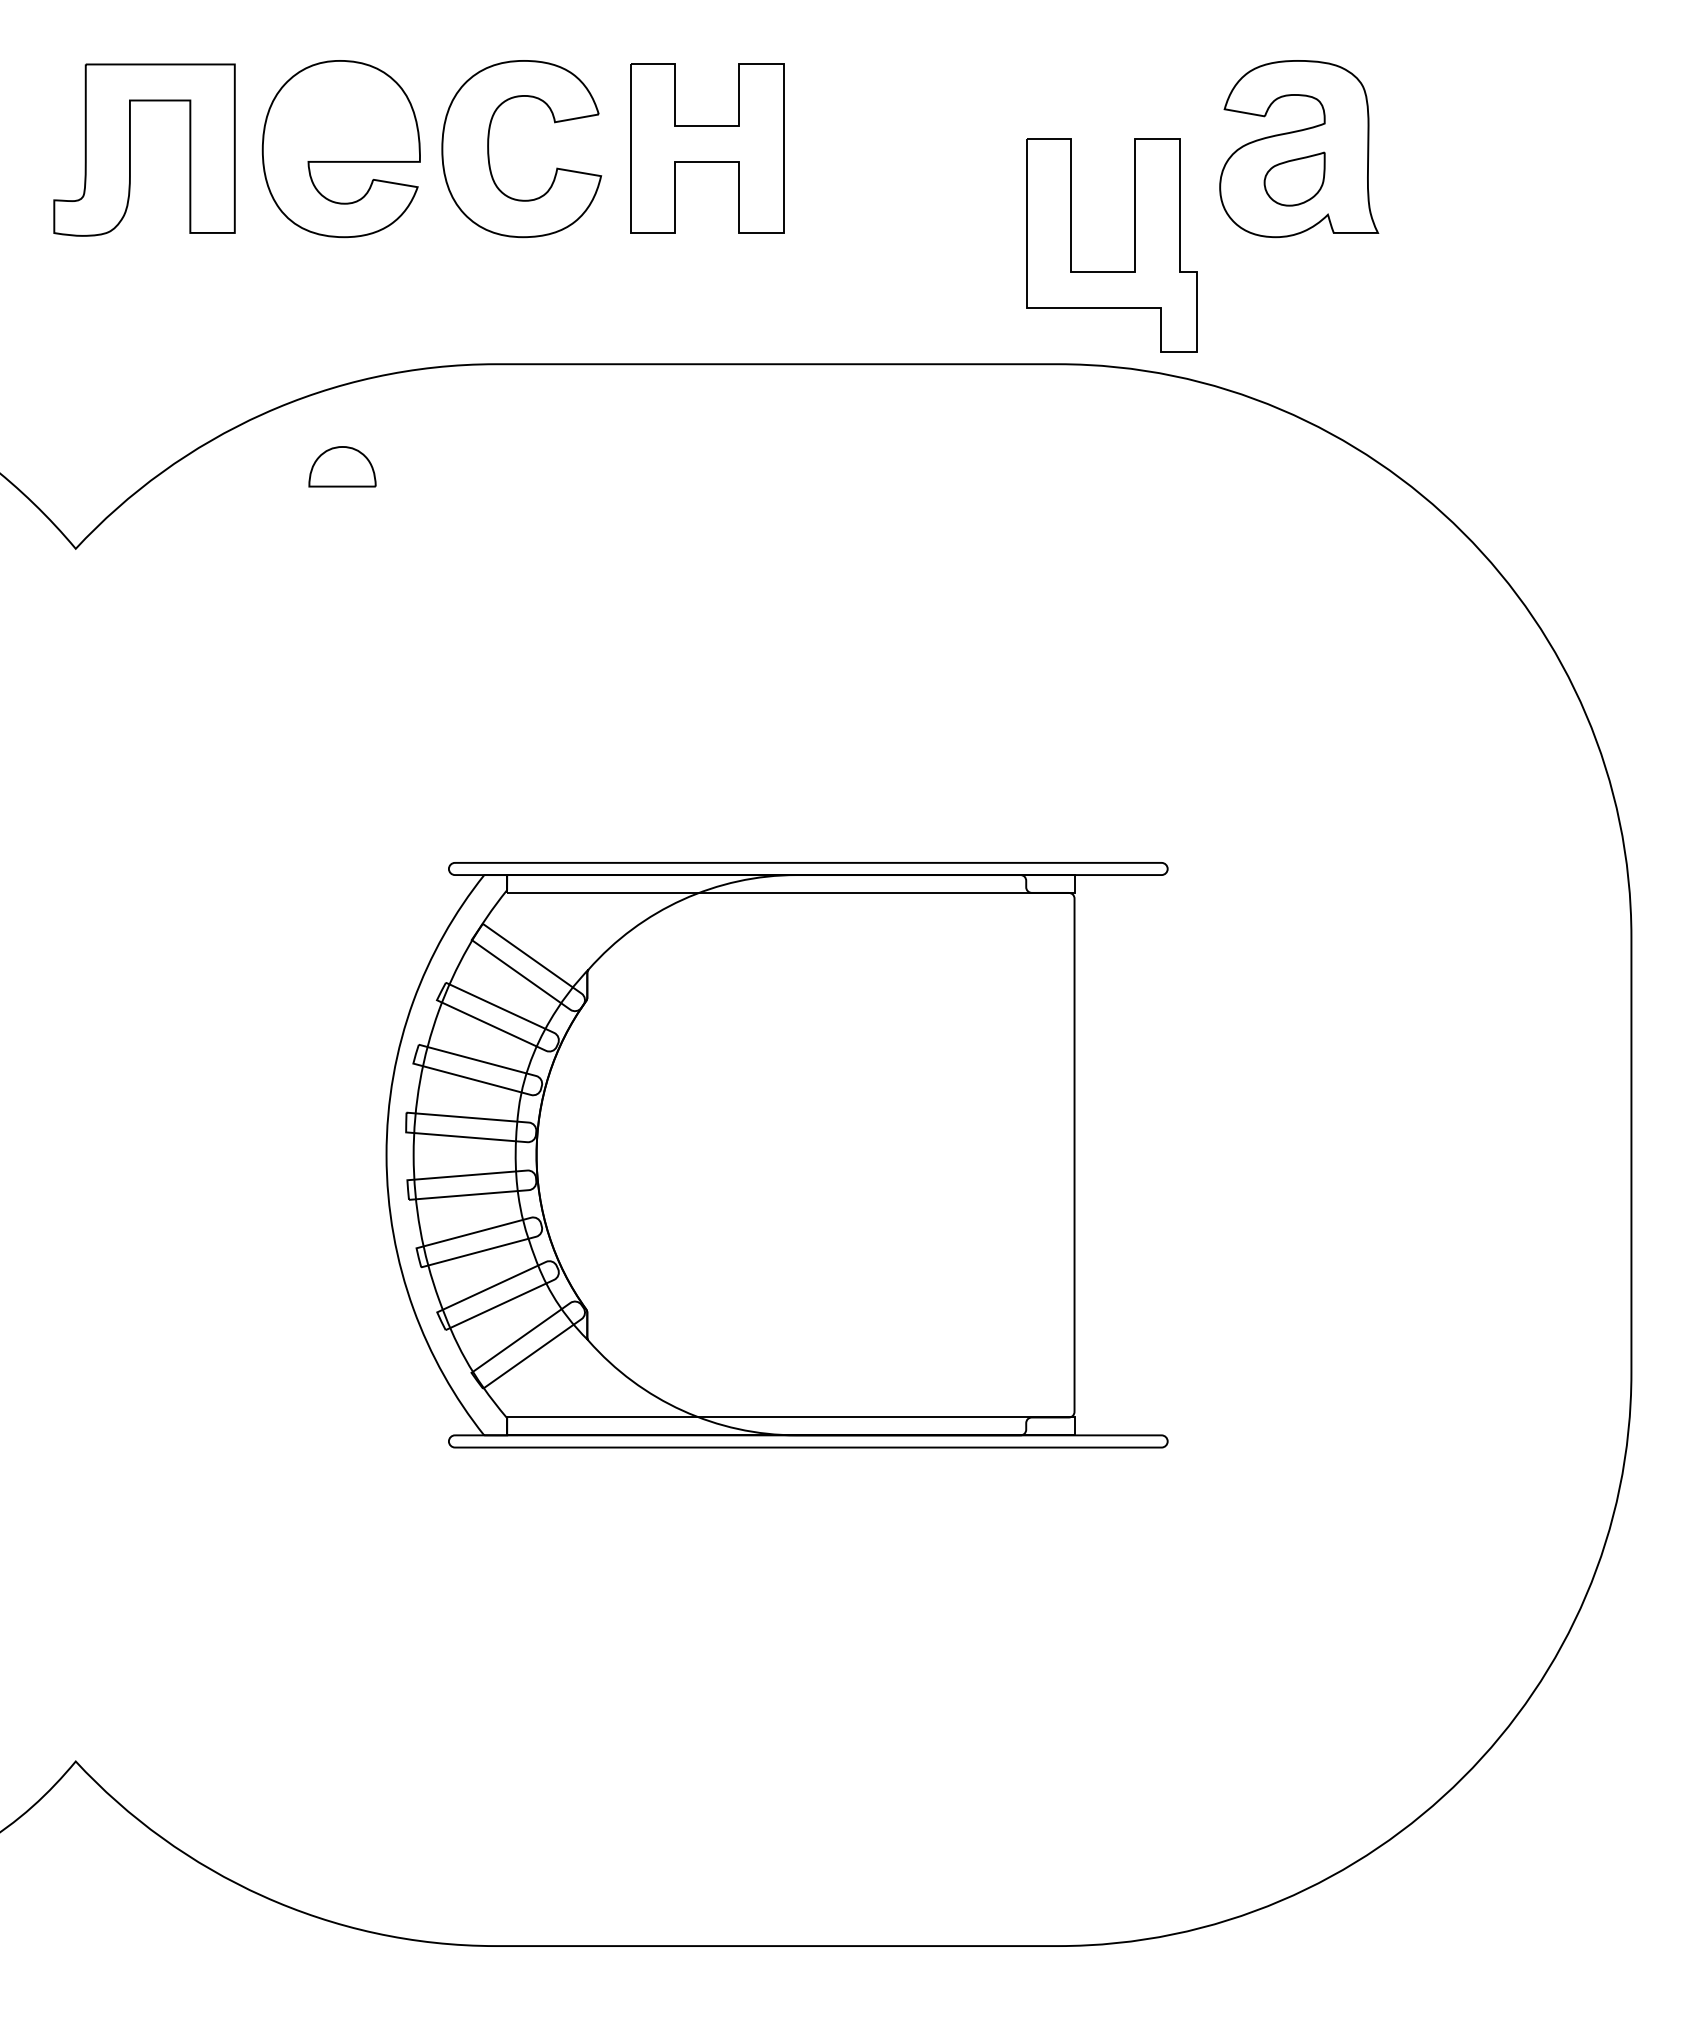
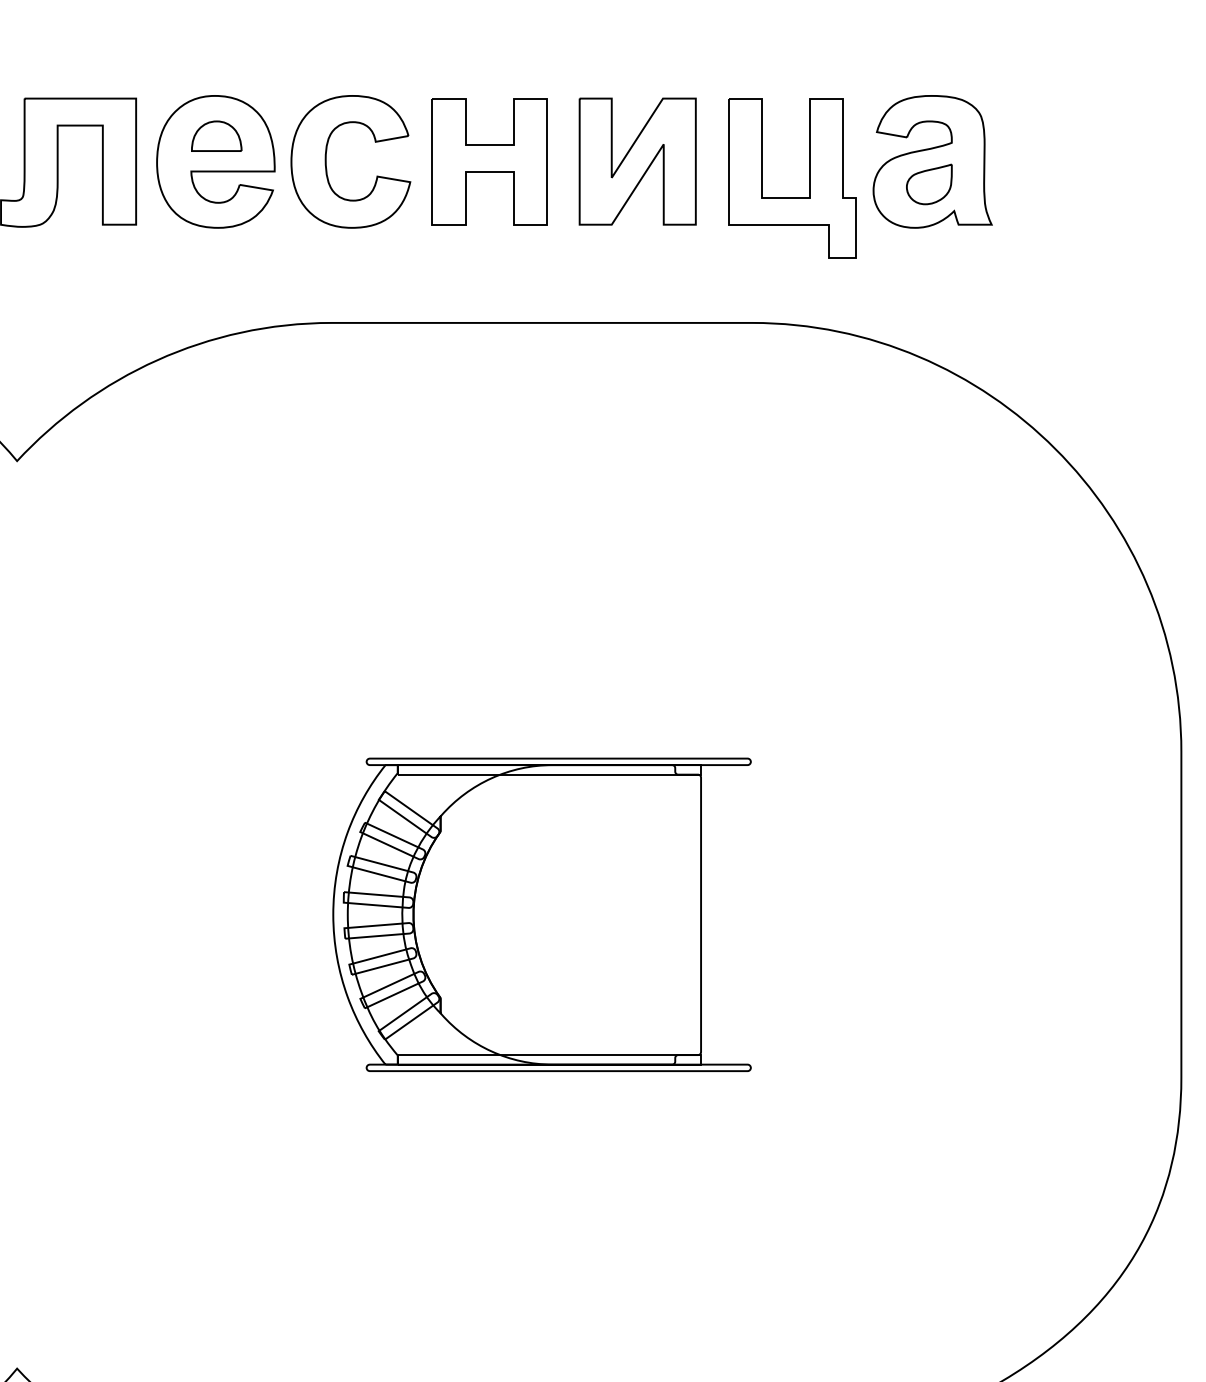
part: (904, 148) -> (637, 161), added
part: (1134, 245) -> (809, 177), moved
part: (342, 466) -> (216, 136), moved
part: (777, 1154) -> (542, 914), size x0.71

